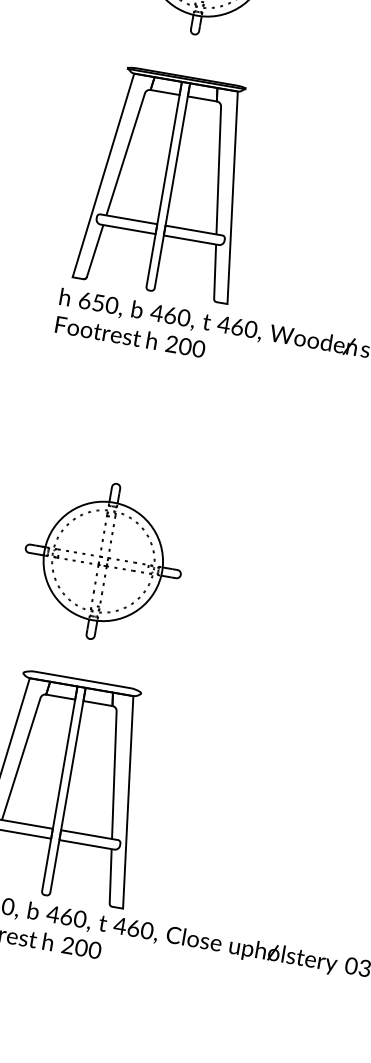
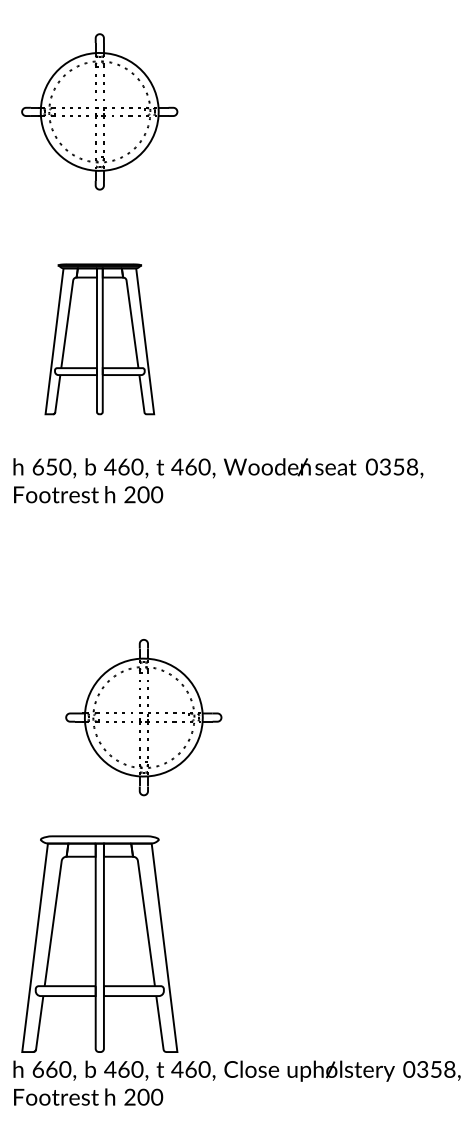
part: (168, 184) -> (99, 339), size x0.7
part: (103, 561) -> (143, 717), moved

